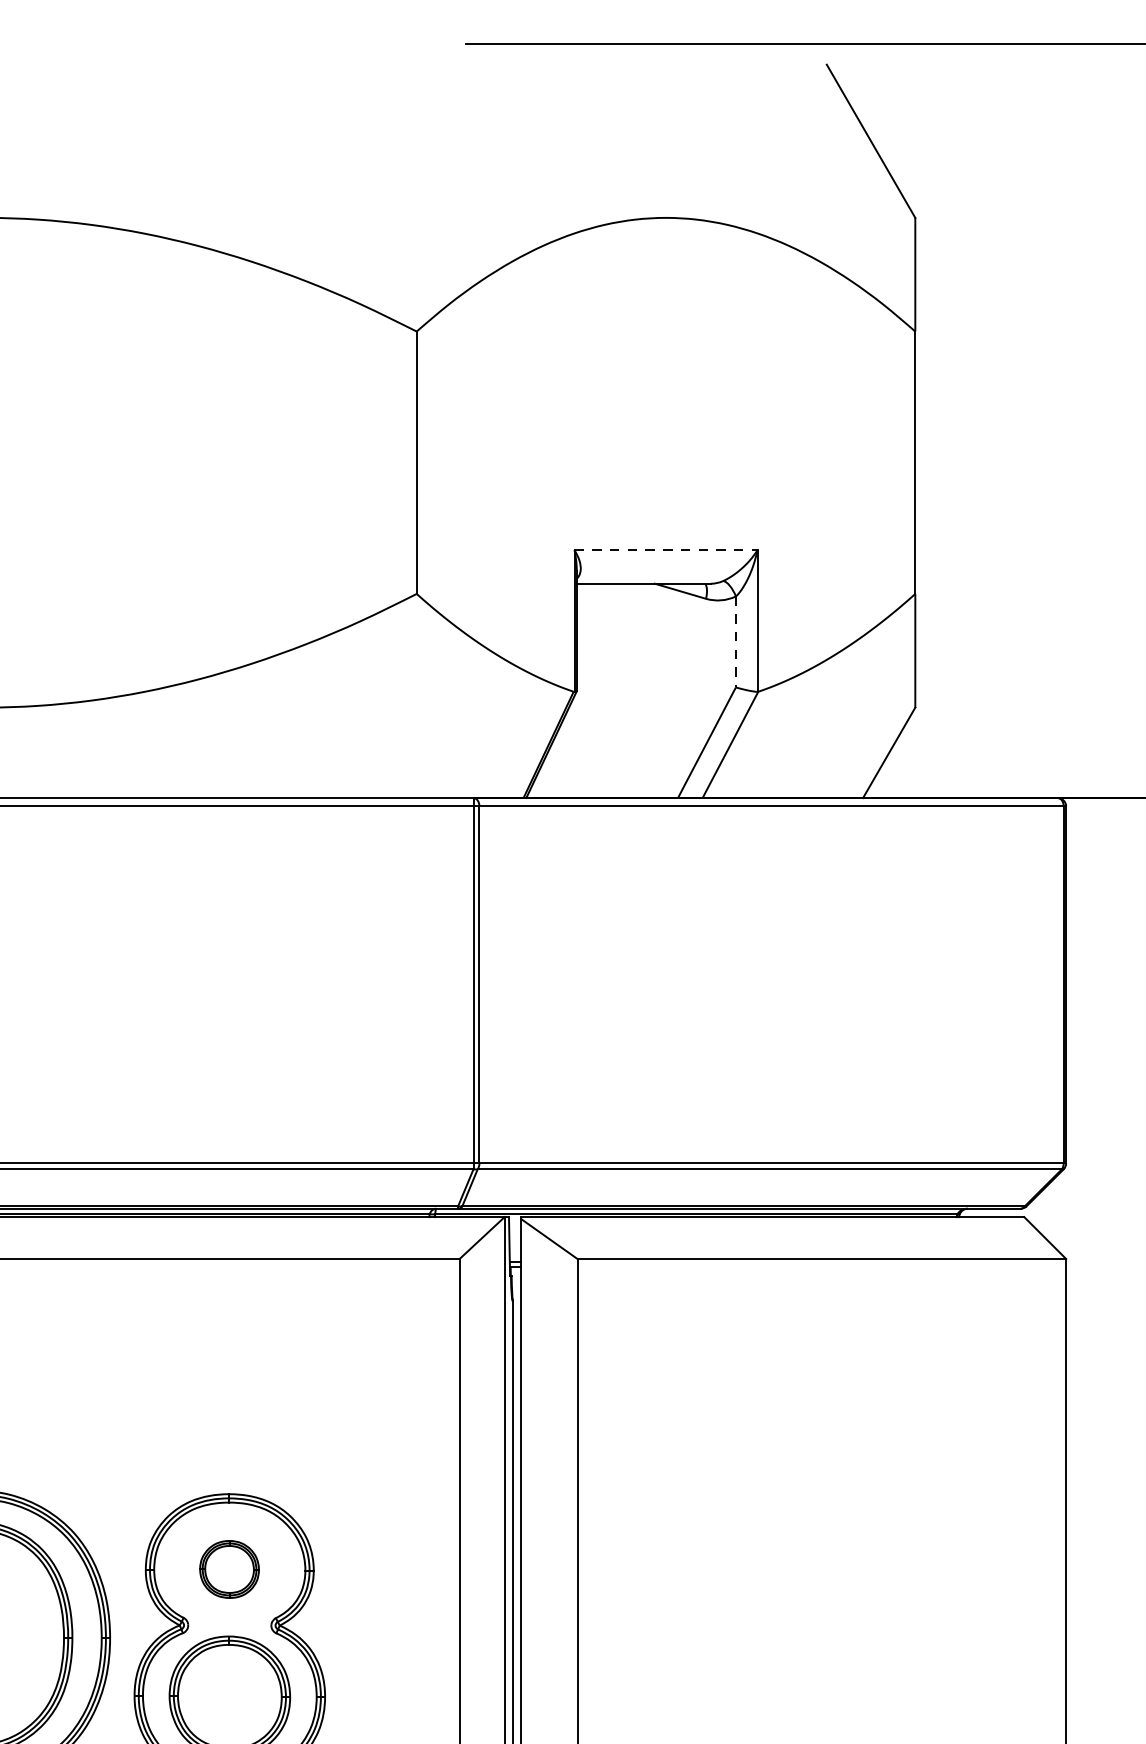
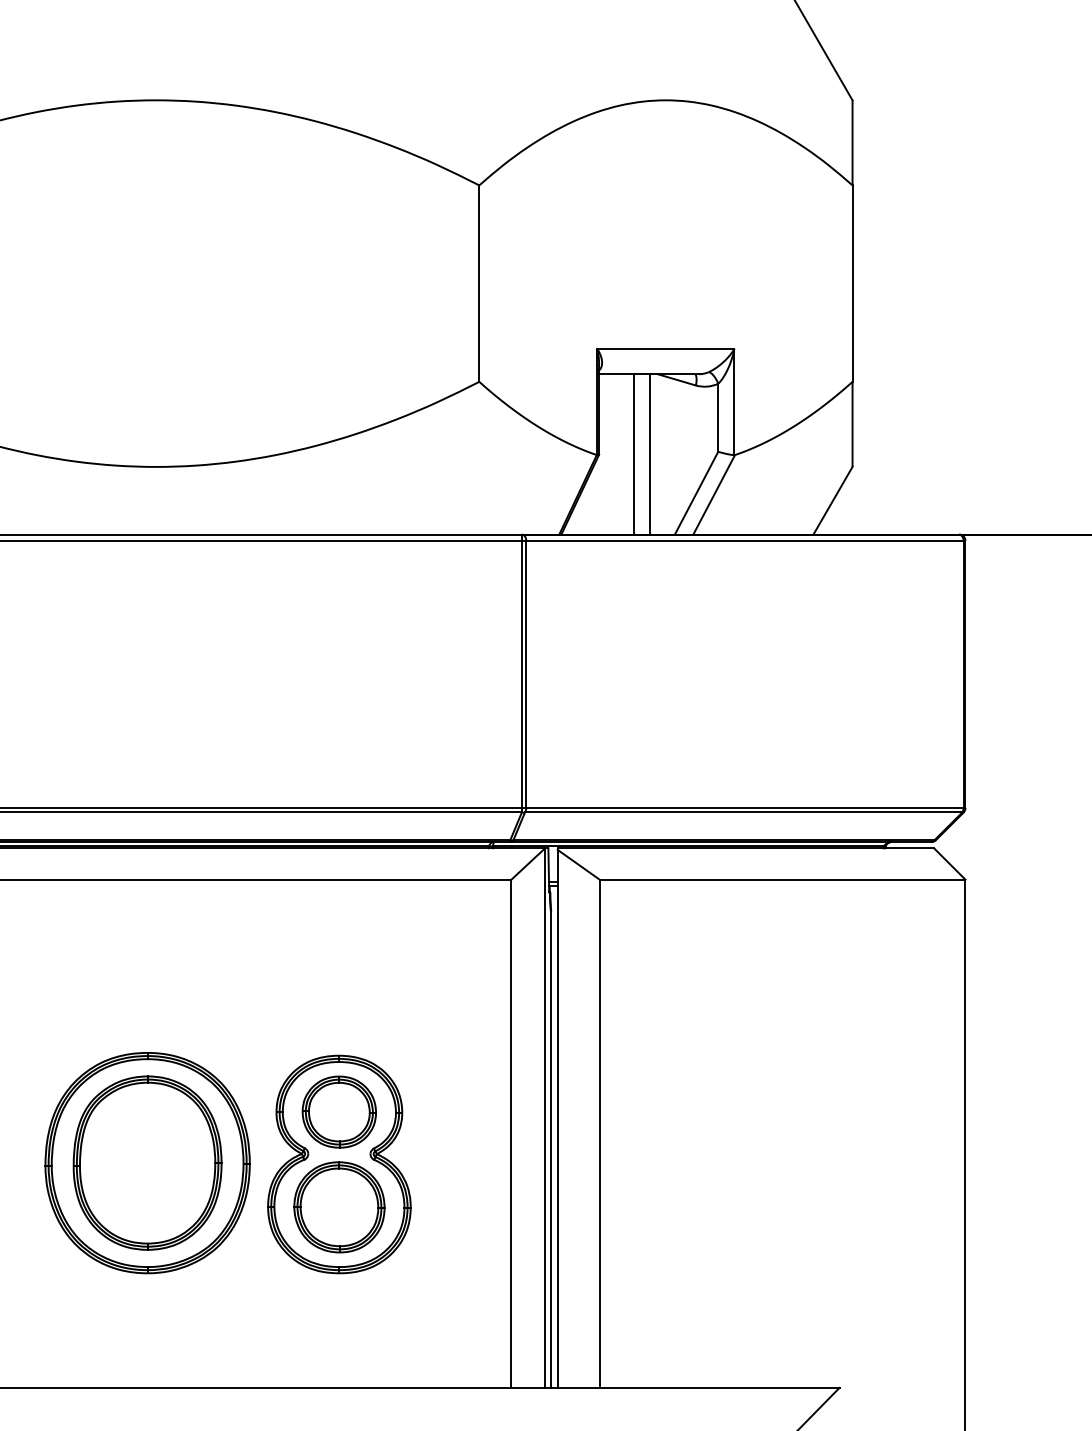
line: (666, 550) -> (666, 349), dashed -> solid
line: (736, 642) -> (718, 418), dashed -> solid
line: (622, 691) -> (633, 454), added
line: (645, 691) -> (650, 454), added
part: (228, 1568) -> (338, 1111), size x1.67

